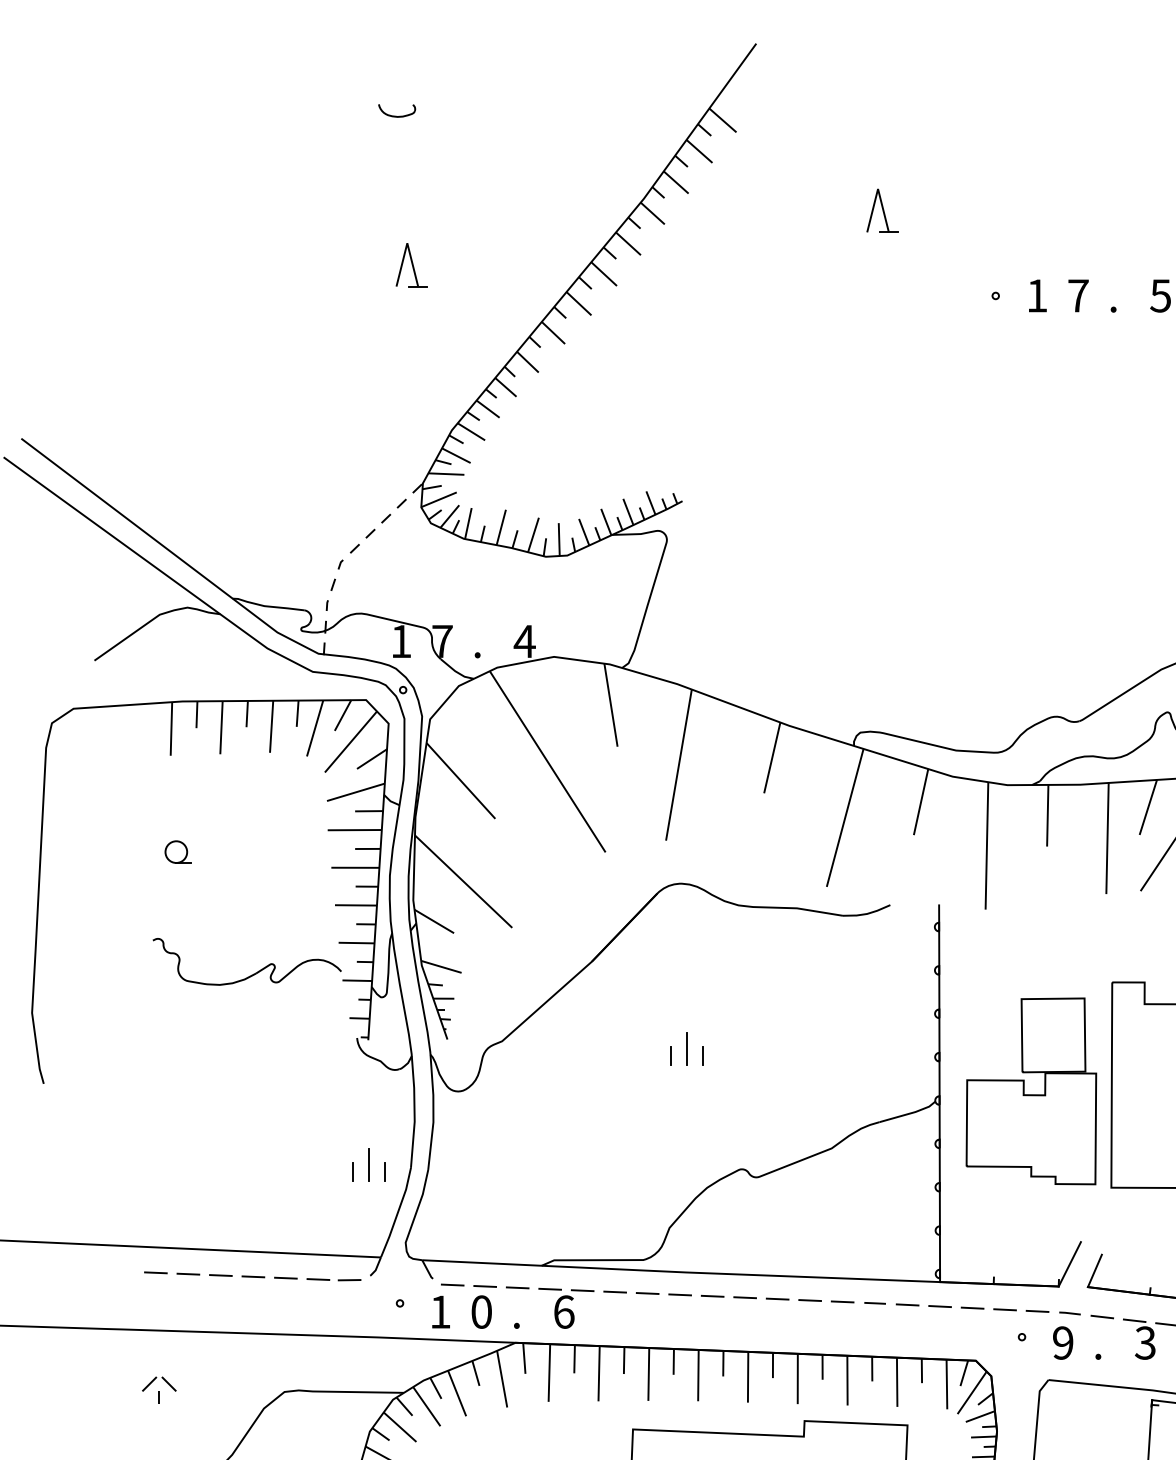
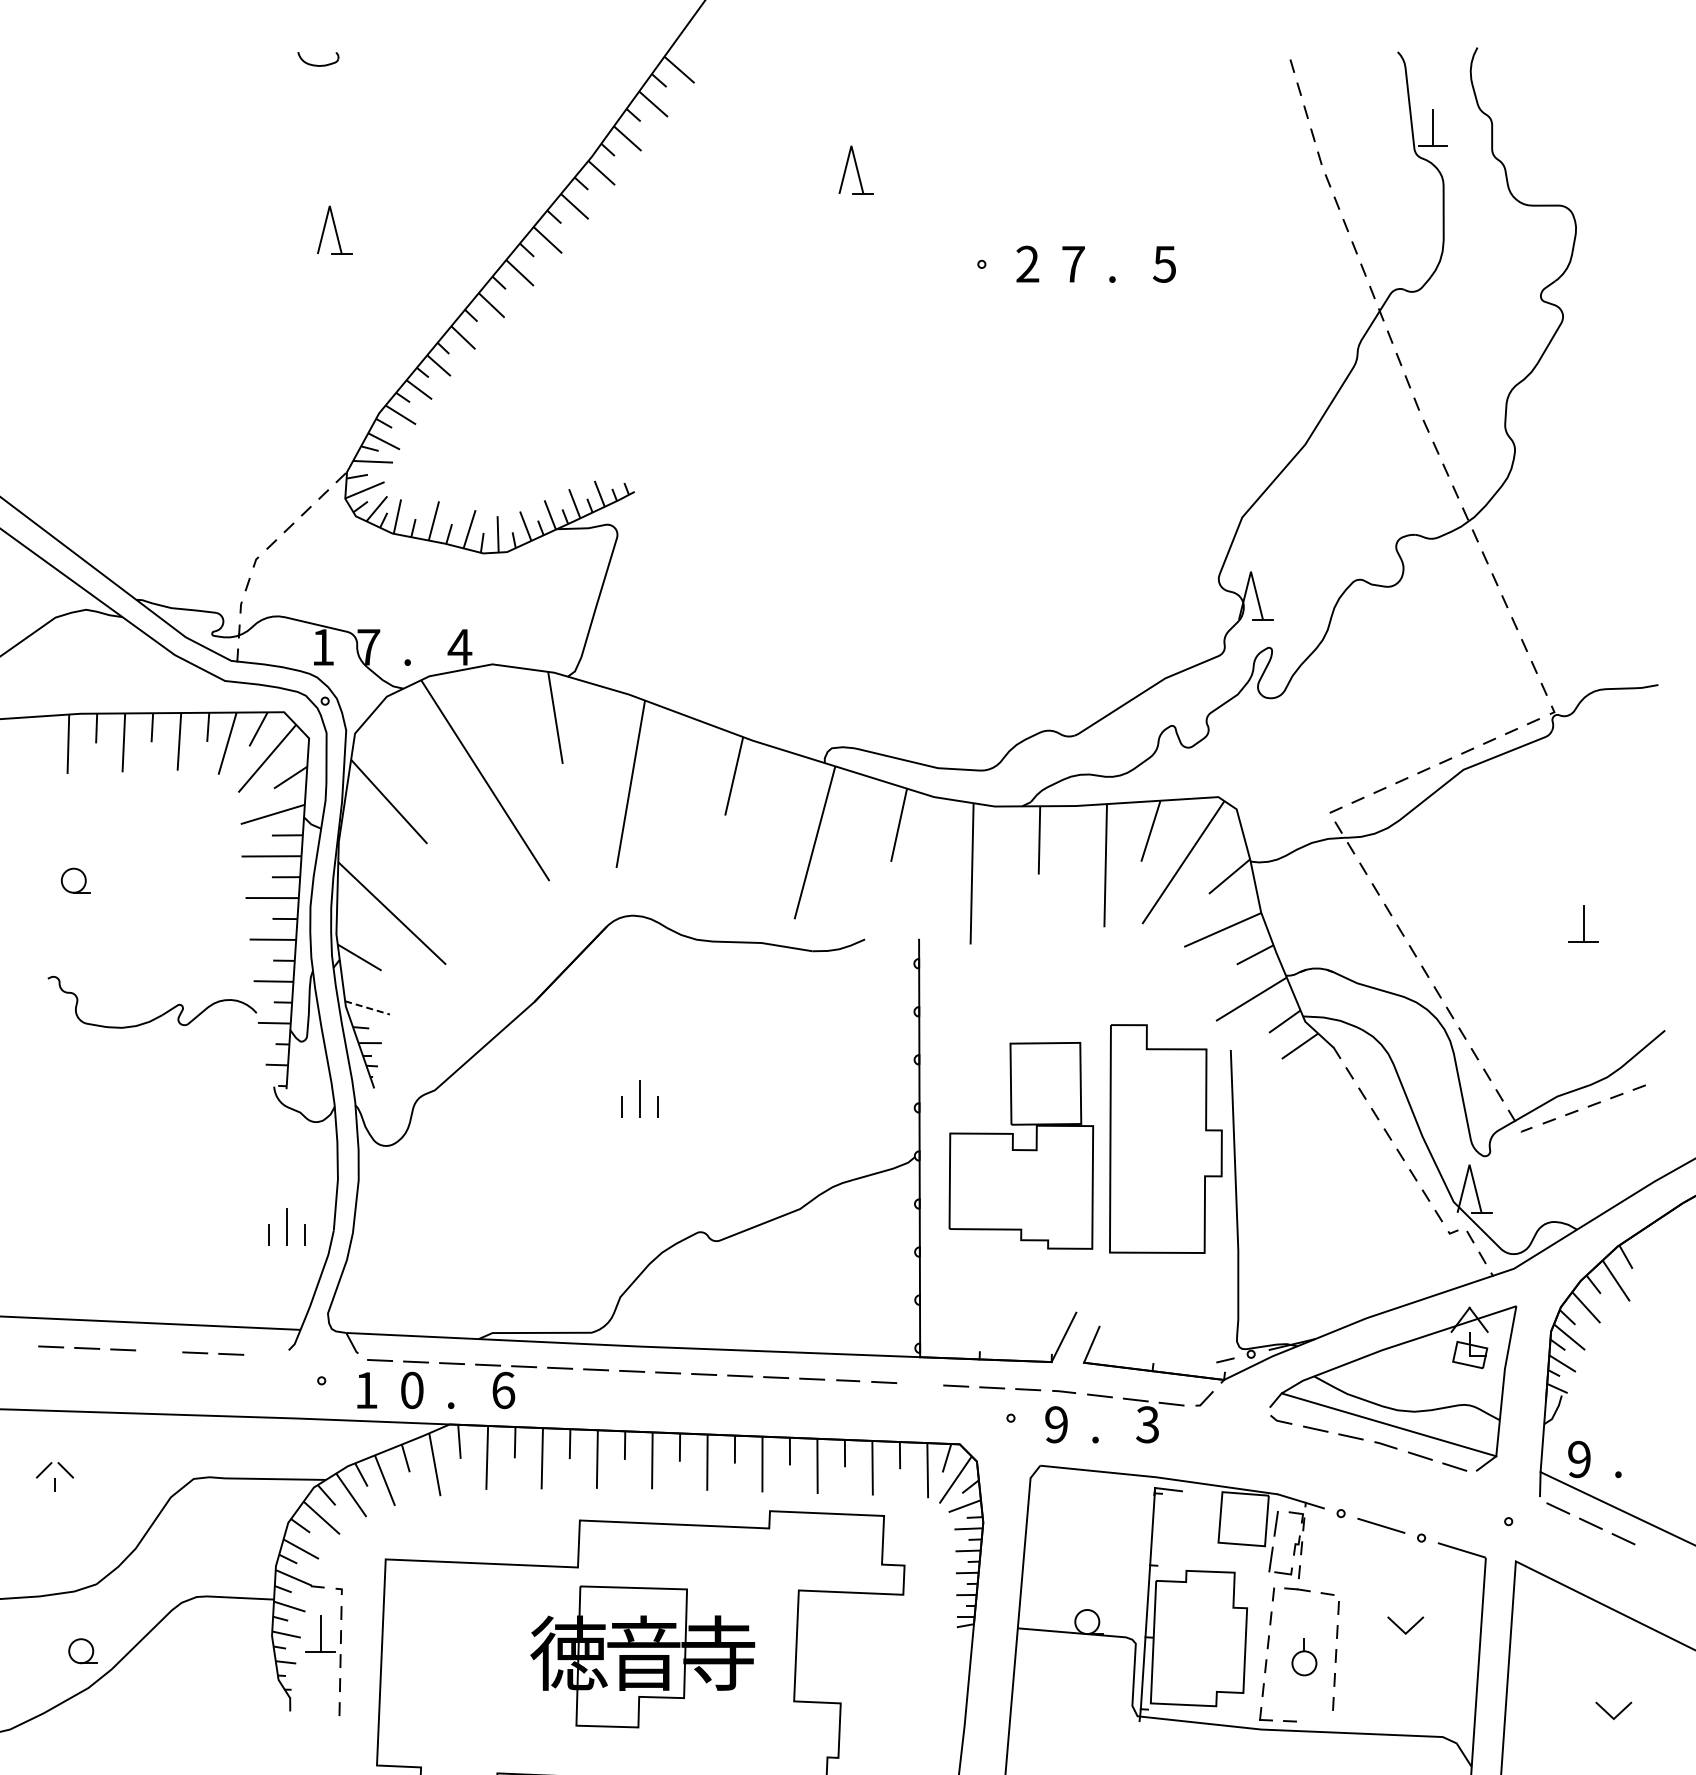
text: (1036, 295) -> (1027, 263), 1 -> 2
line: (442, 967) -> (368, 1008), solid -> dashed
line: (253, 1276) -> (159, 1350), removed
line: (349, 1279) -> (265, 1354), removed
line: (940, 1305) -> (920, 1383), removed

